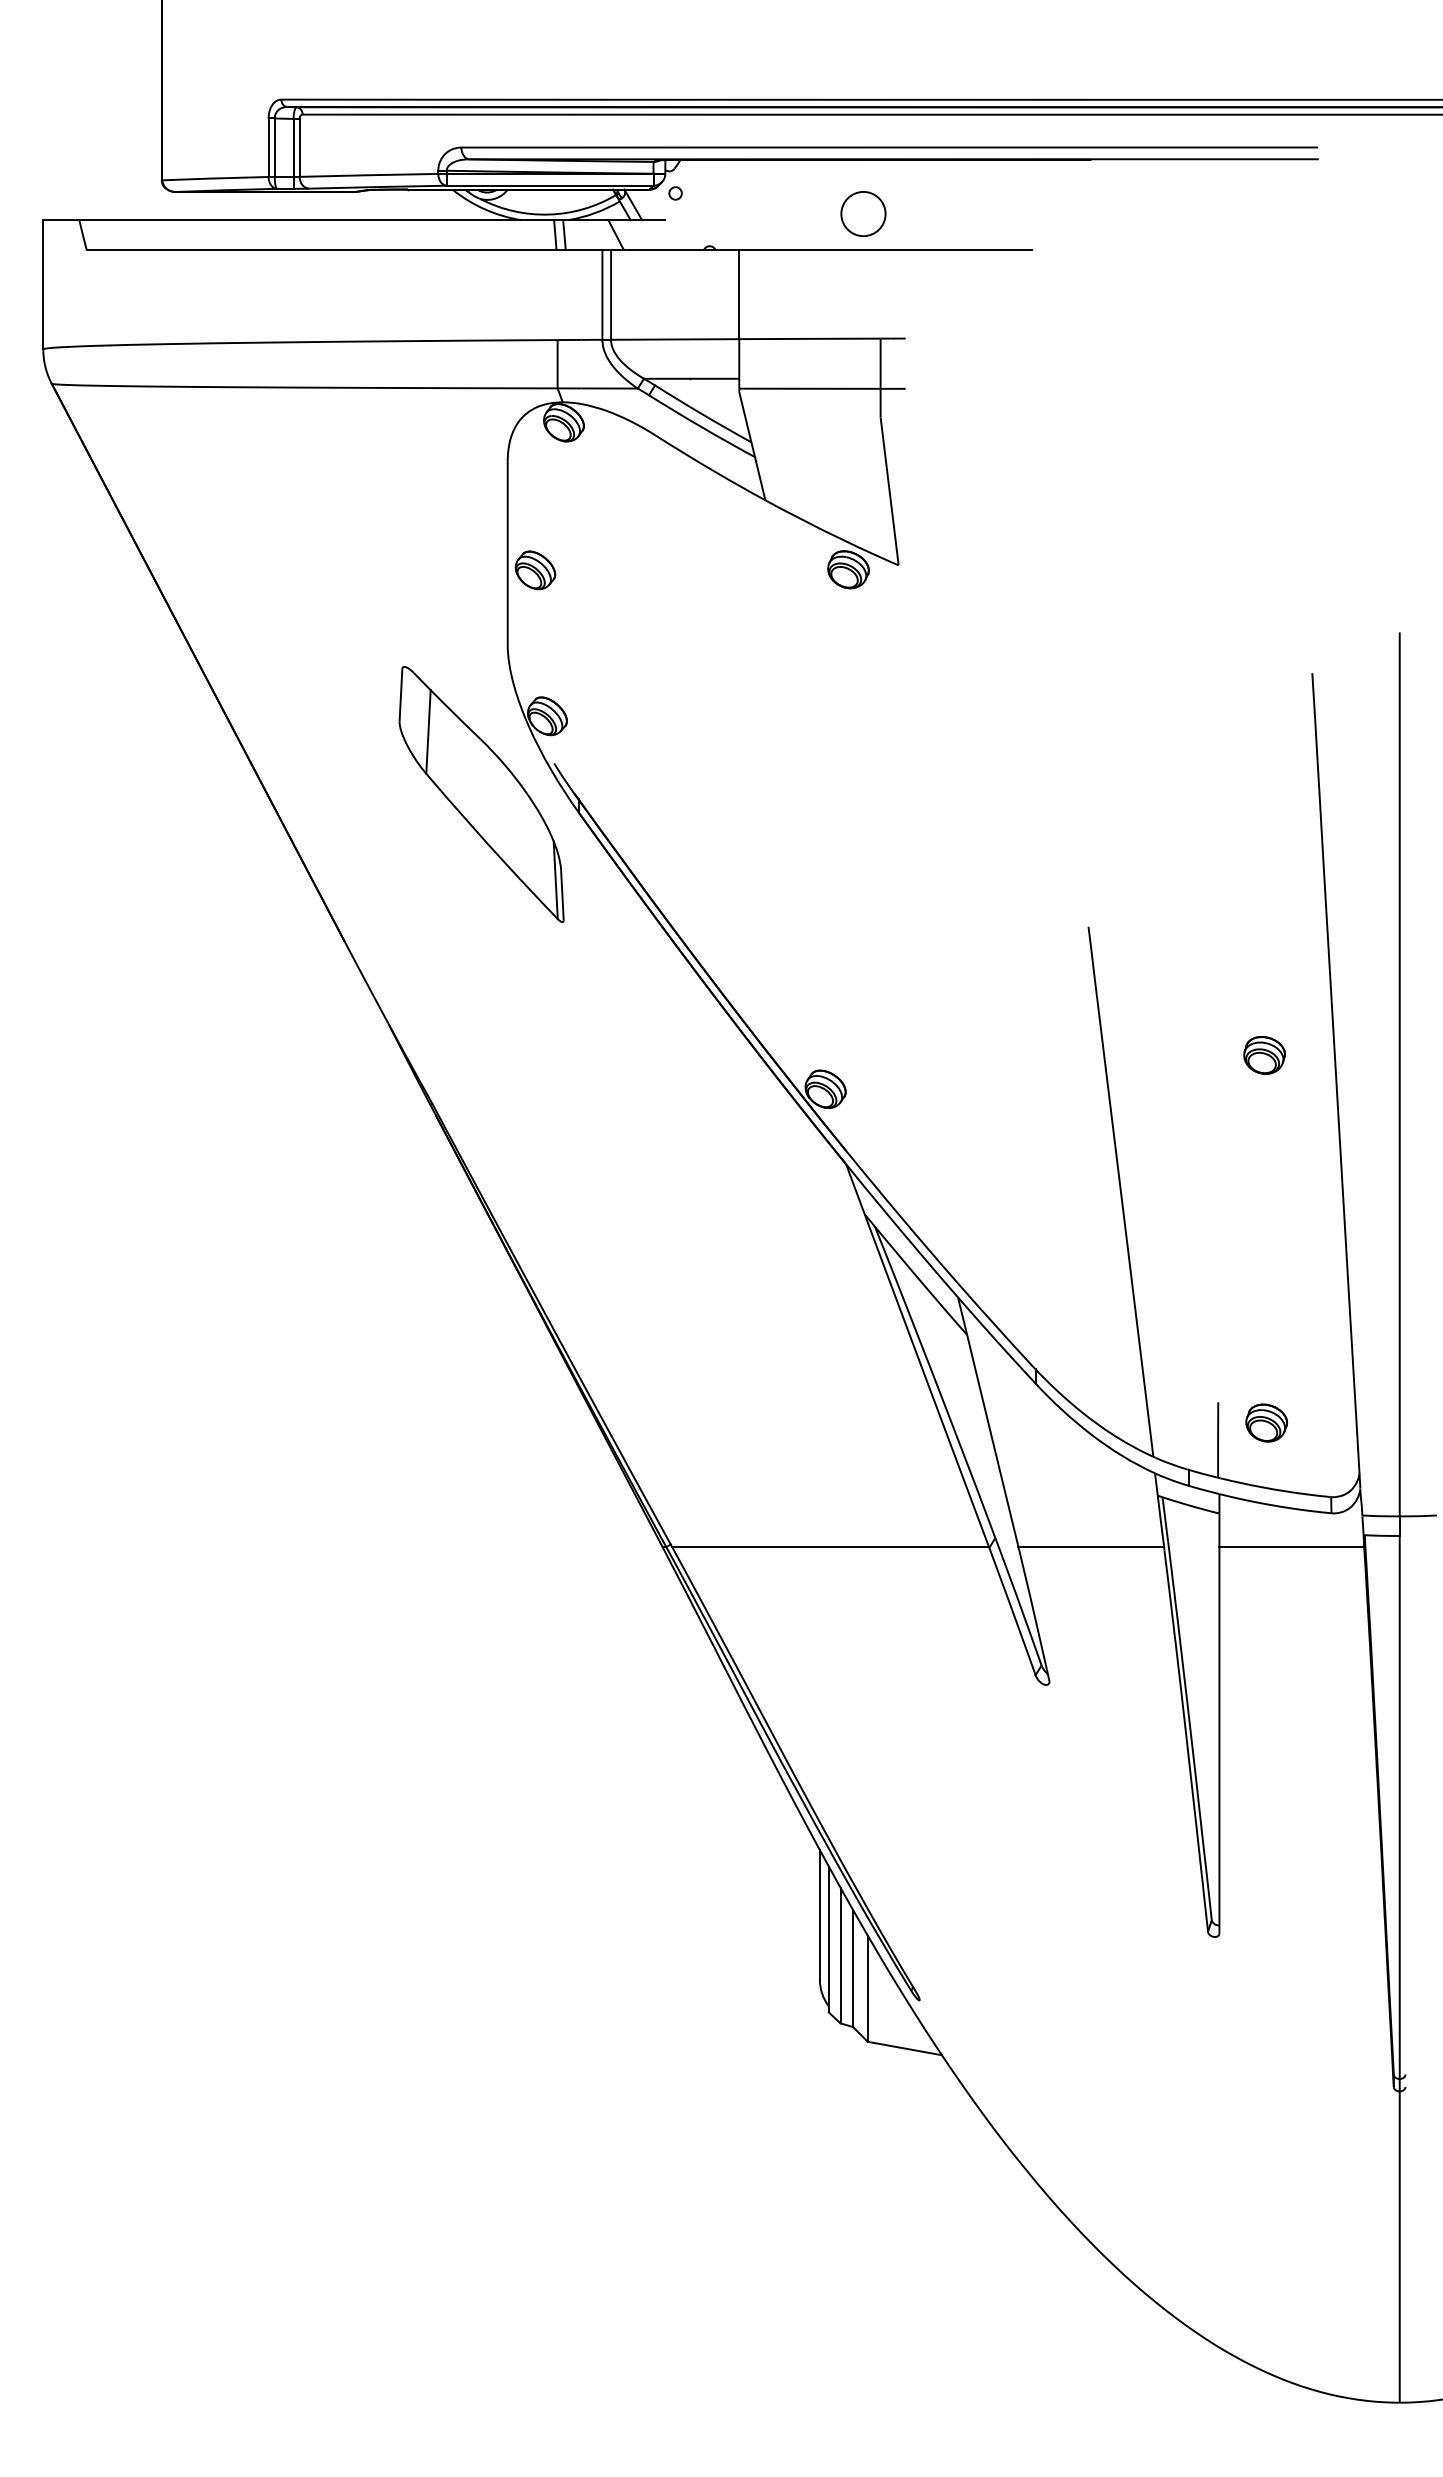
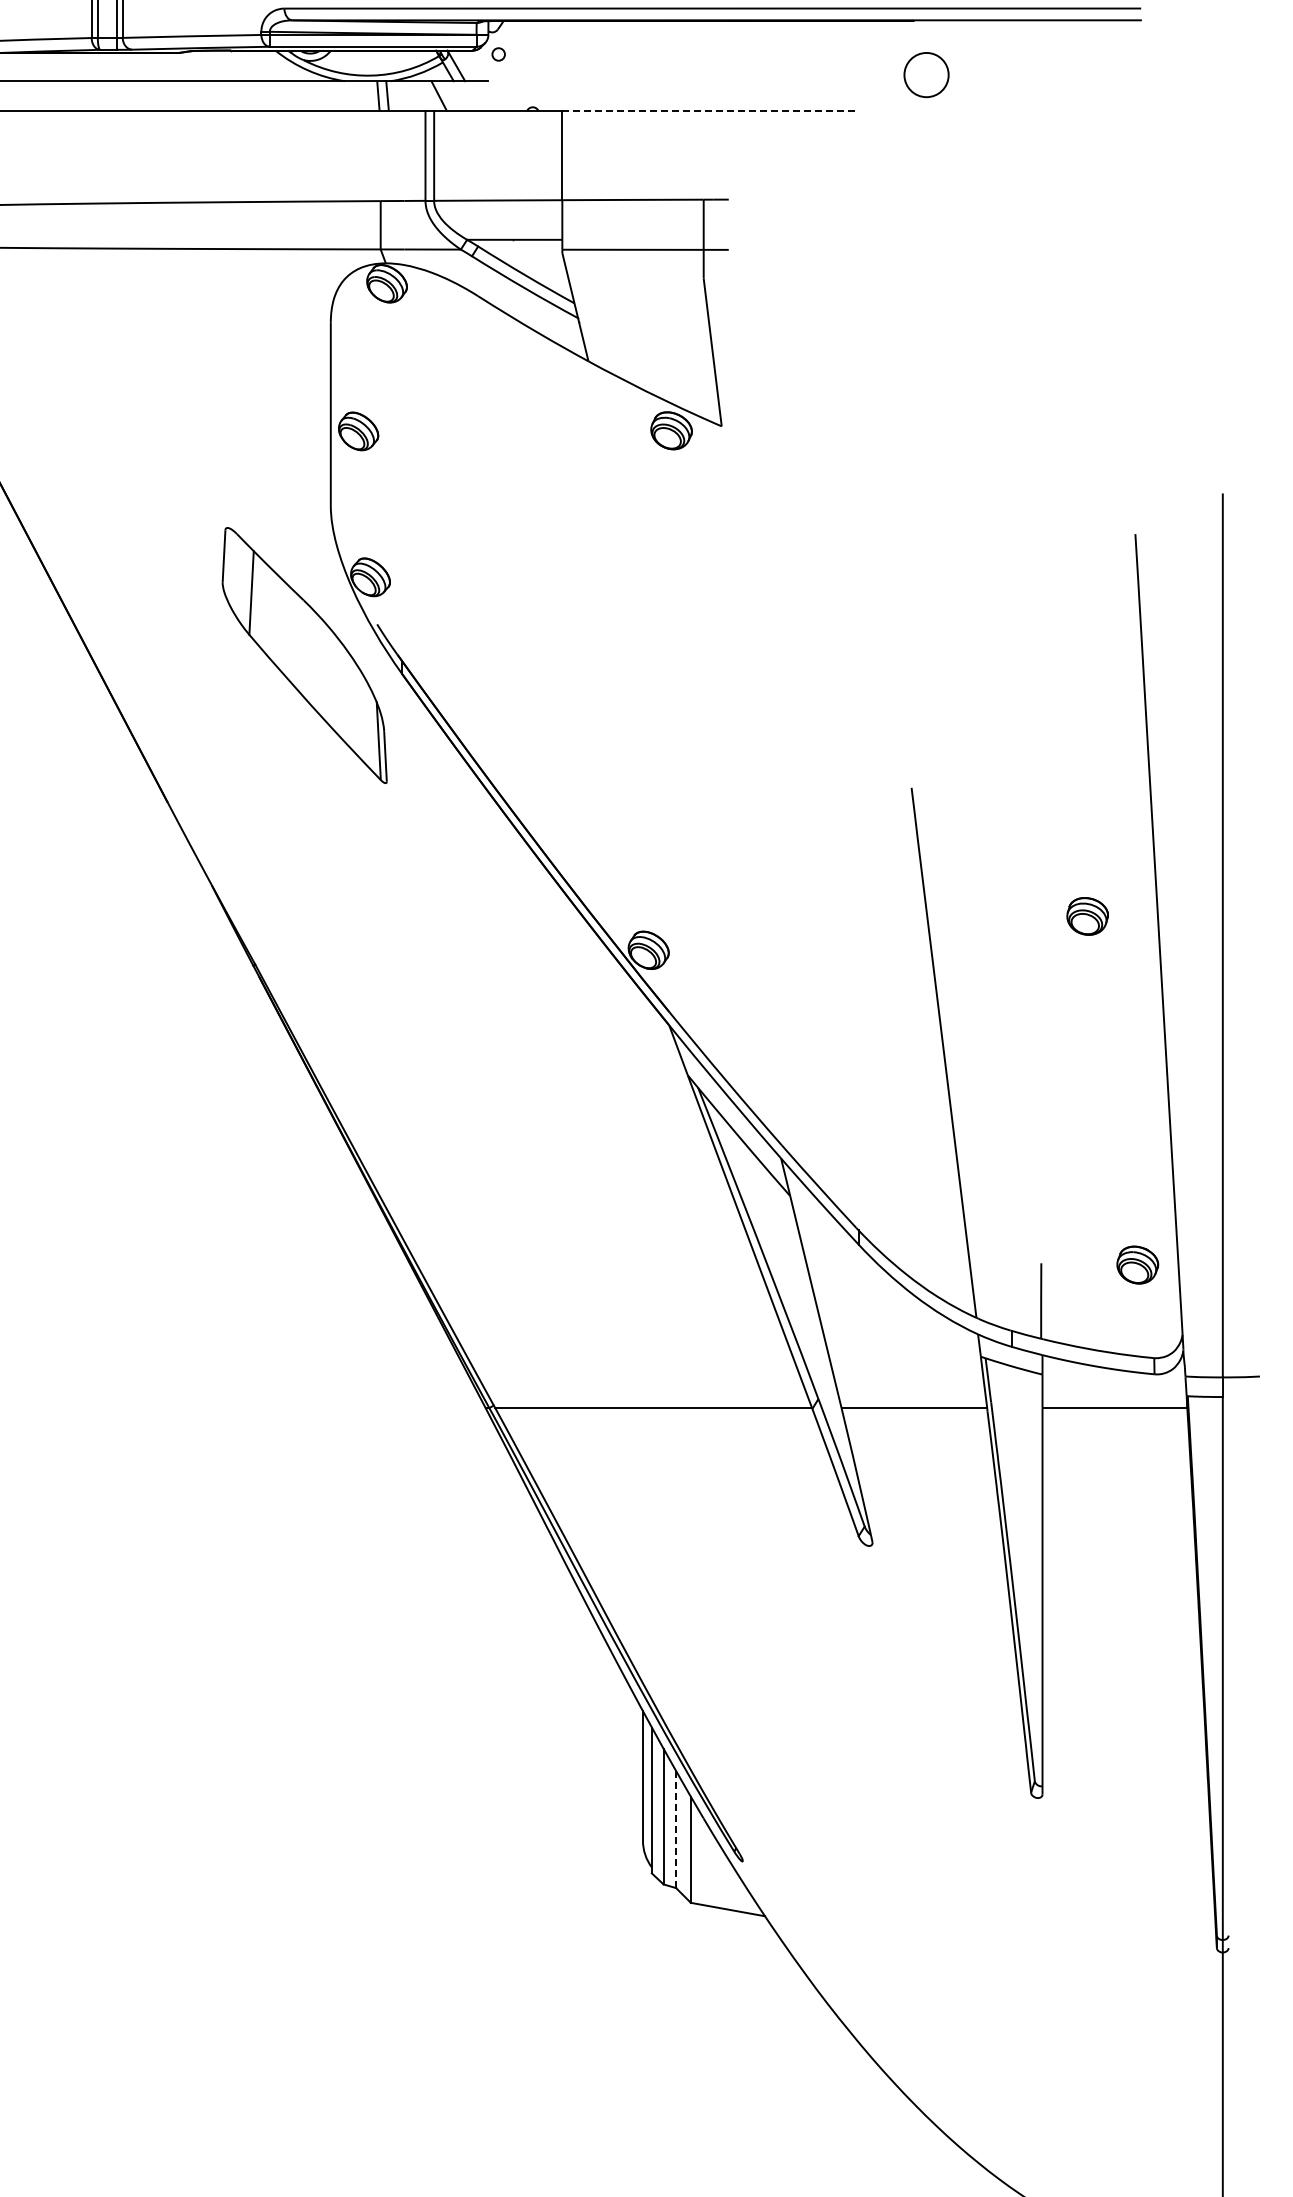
circle: (863, 213) -> (926, 74), moved
line: (885, 249) -> (708, 110), solid -> dashed
part: (1266, 1422) -> (1137, 1264), moved
line: (853, 1968) -> (676, 1829), solid -> dashed

